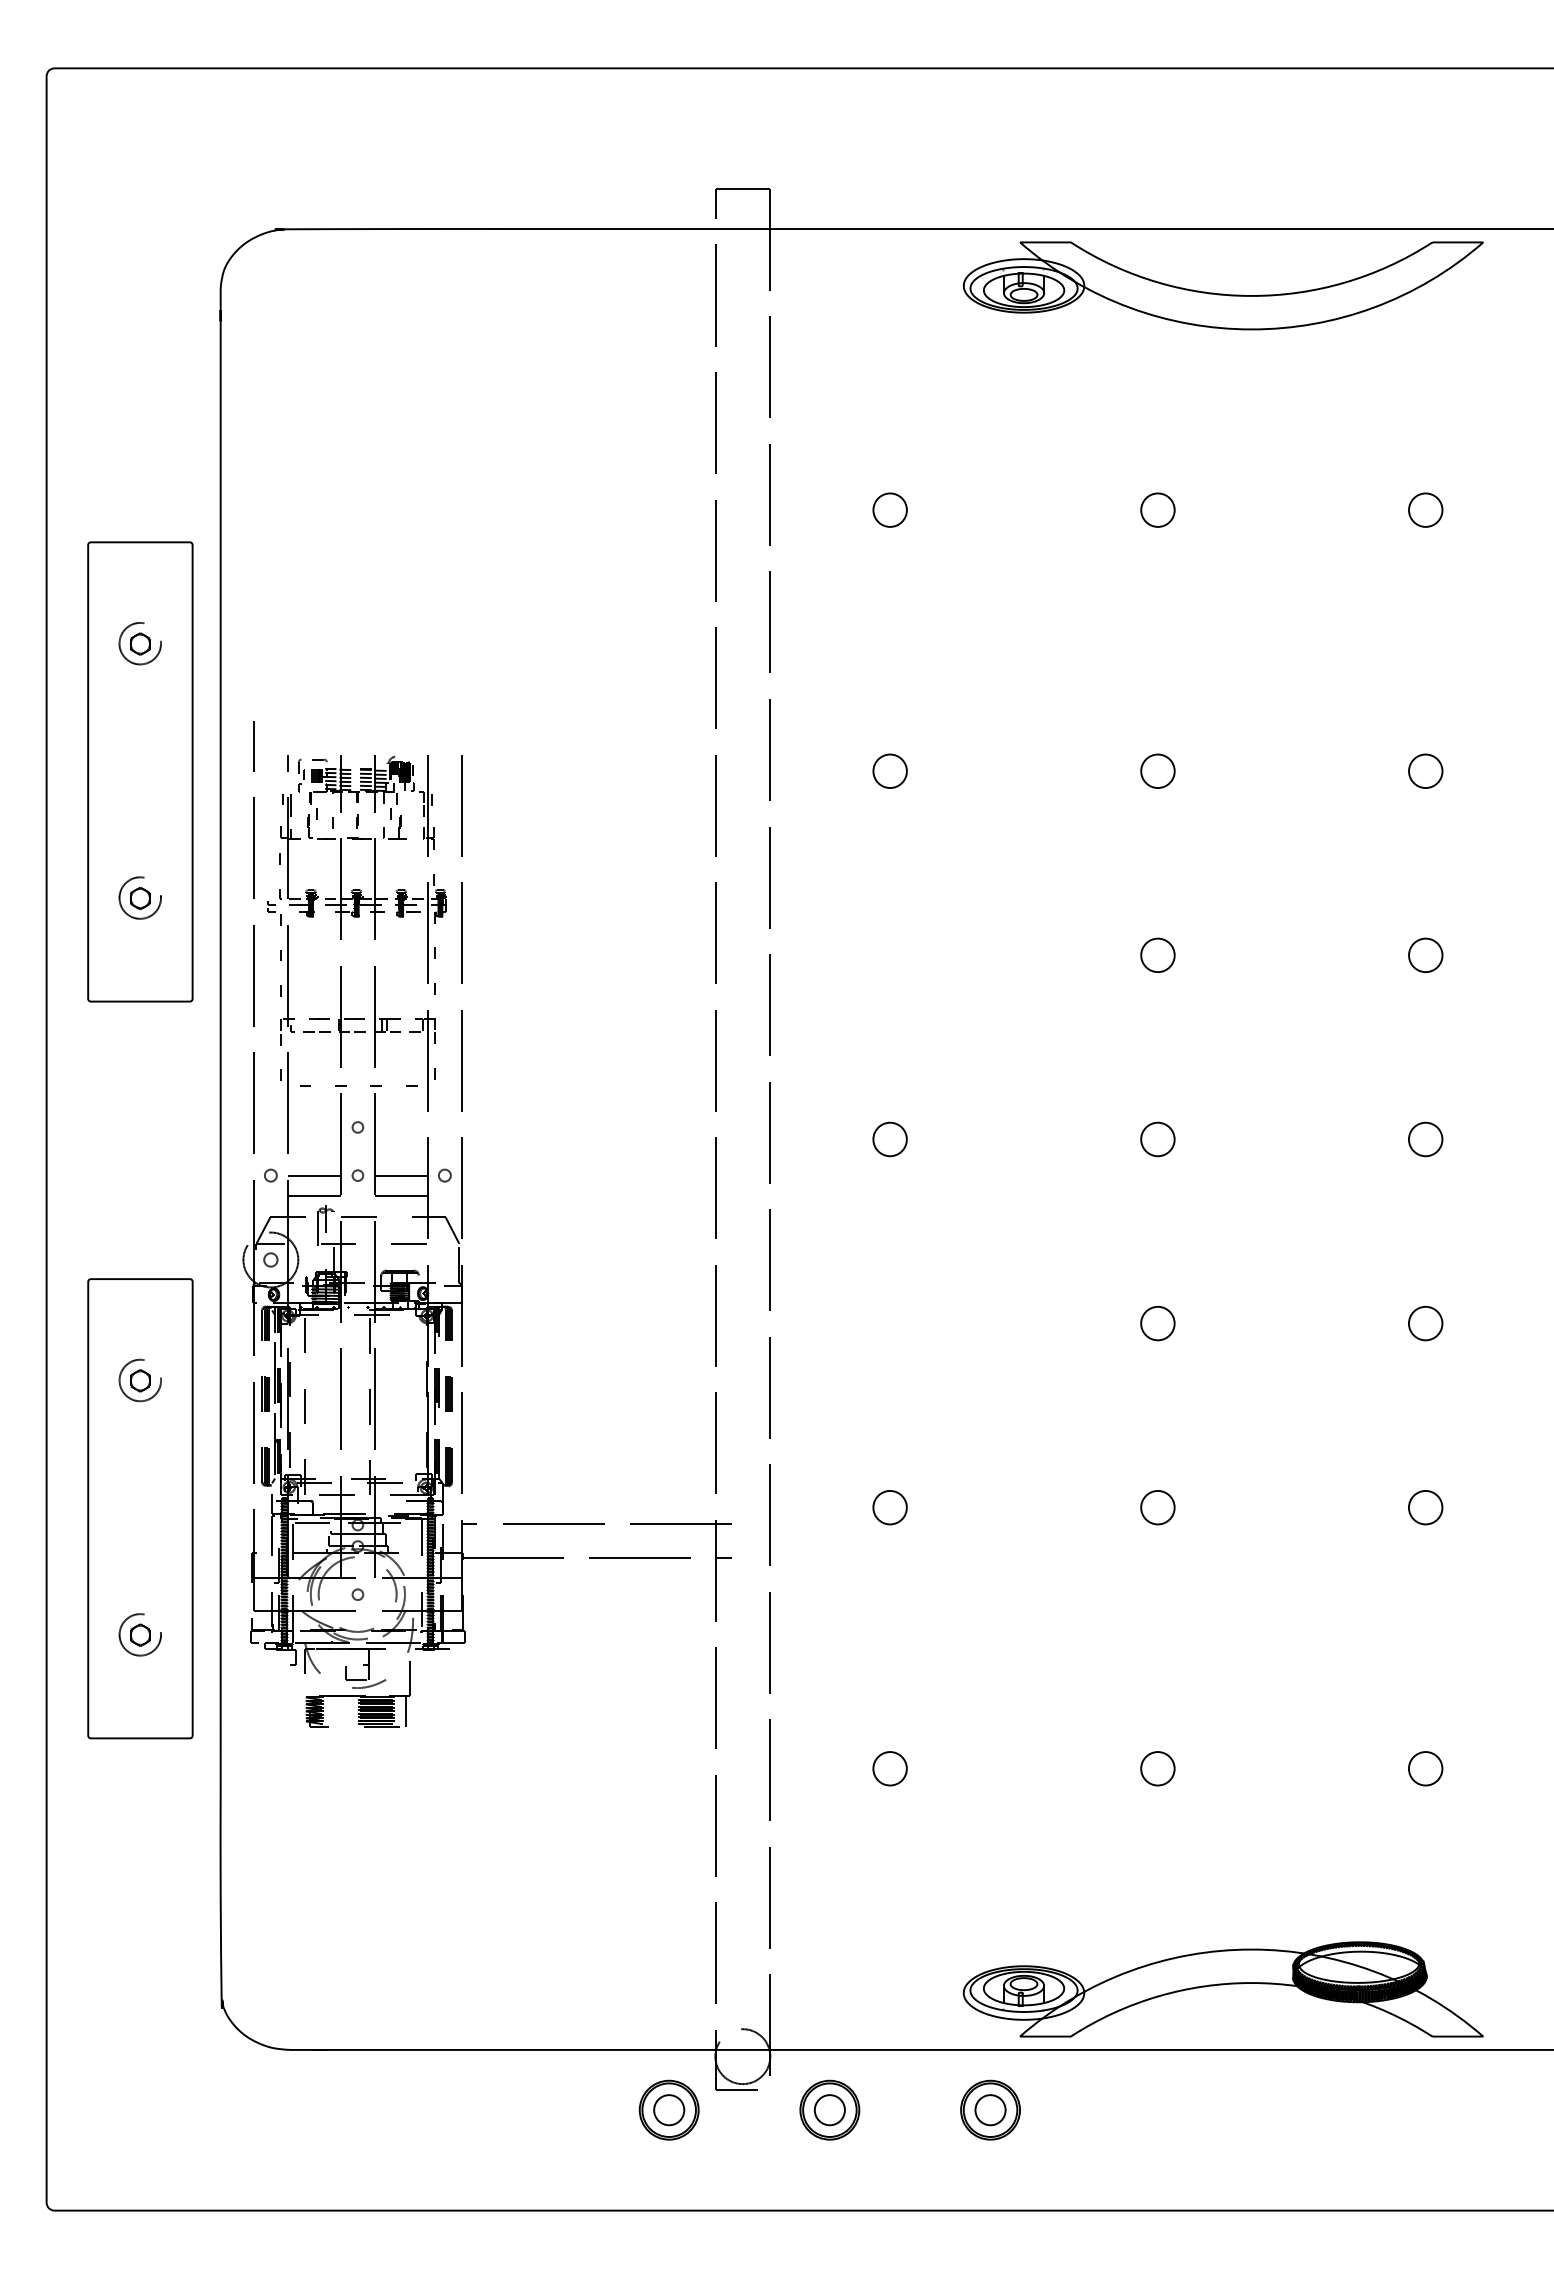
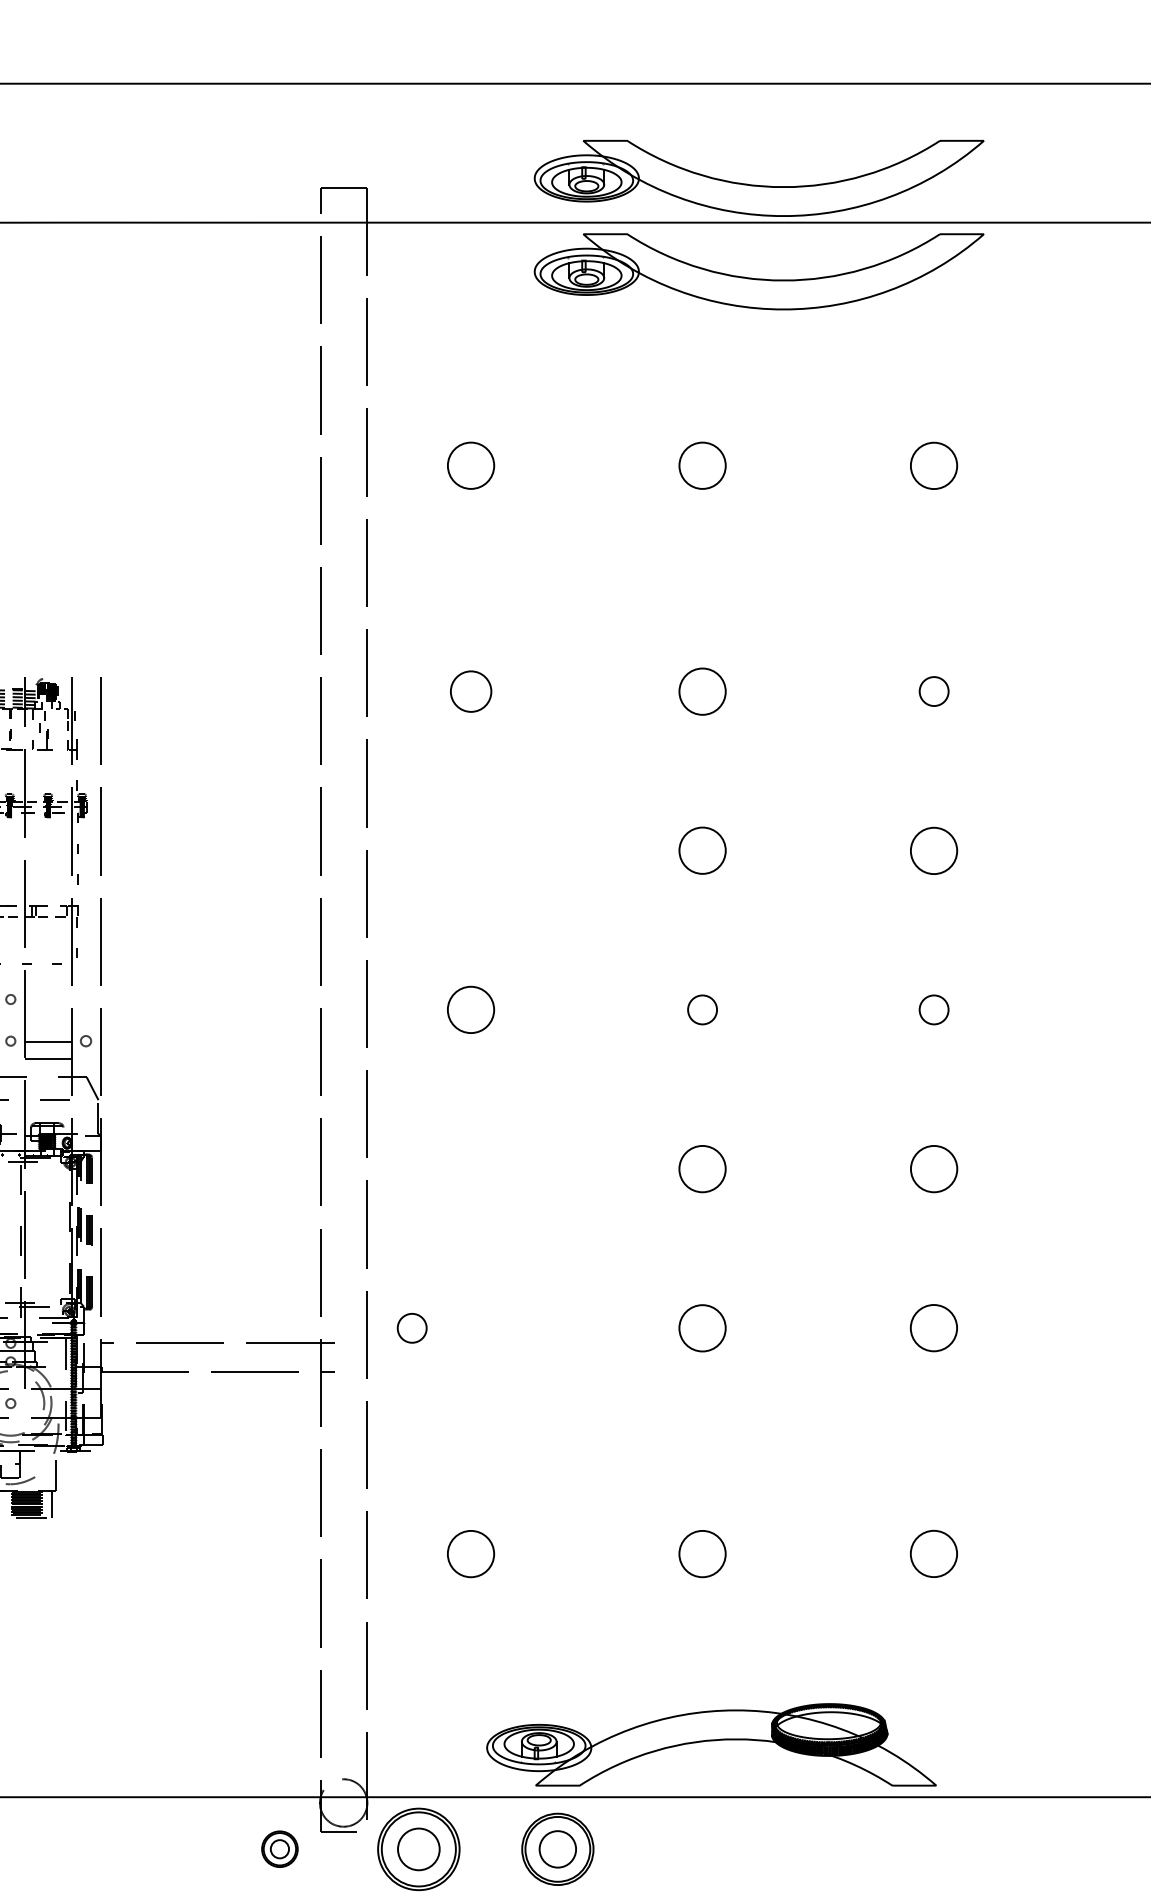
part: (1223, 185) -> (759, 185), added
circle: (889, 509) -> (470, 465), size x1.6
circle: (1157, 509) -> (702, 465), size x1.6
circle: (1425, 509) -> (933, 465), size x1.6
circle: (889, 770) -> (470, 690), size x1.4
circle: (1157, 770) -> (702, 690), size x1.6
circle: (1425, 954) -> (933, 849), size x1.6
circle: (1157, 955) -> (702, 850), size x1.6
circle: (889, 1139) -> (470, 1009), size x1.6
circle: (1157, 1323) -> (702, 1169), size x1.6
circle: (1425, 1323) -> (933, 1169), size x1.6
circle: (889, 1507) -> (411, 1328), moved
circle: (1157, 1507) -> (702, 1328), size x1.6
circle: (1425, 1507) -> (933, 1328), size x1.6
circle: (889, 1768) -> (470, 1553), size x1.6
circle: (1157, 1768) -> (702, 1553), size x1.6
circle: (1425, 1768) -> (933, 1553), size x1.6
part: (1222, 1989) -> (710, 1744), moved
part: (668, 2109) -> (279, 1848), size x0.7
part: (829, 2109) -> (418, 1848), size x1.6
part: (990, 2109) -> (557, 1848), size x1.4

